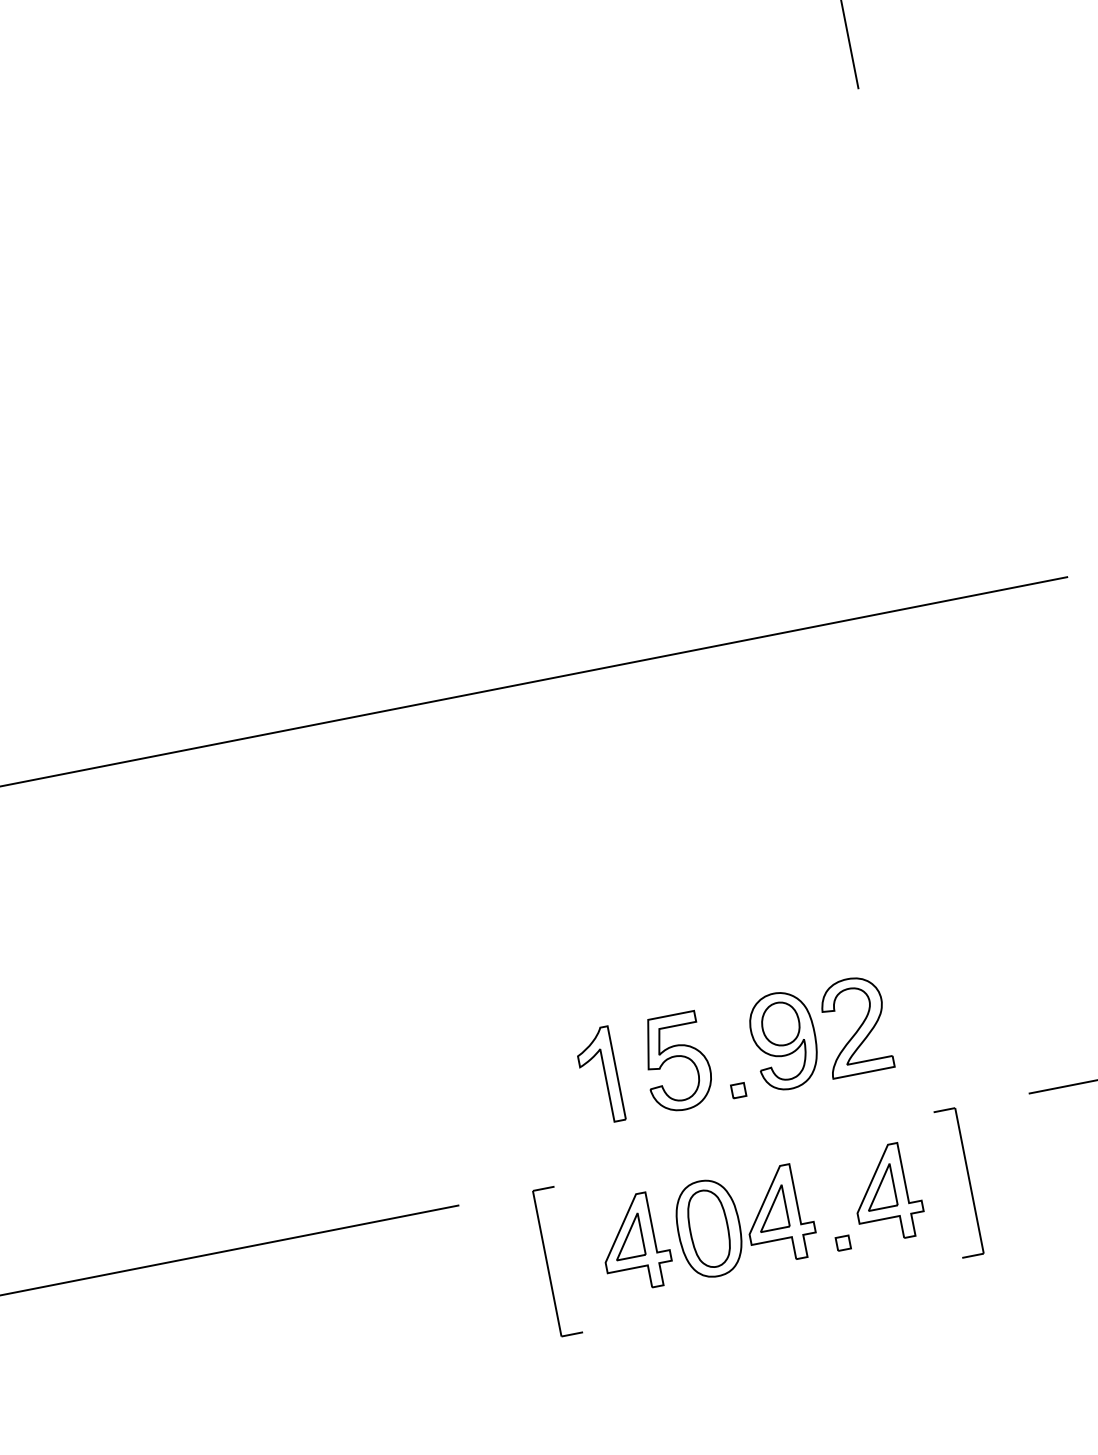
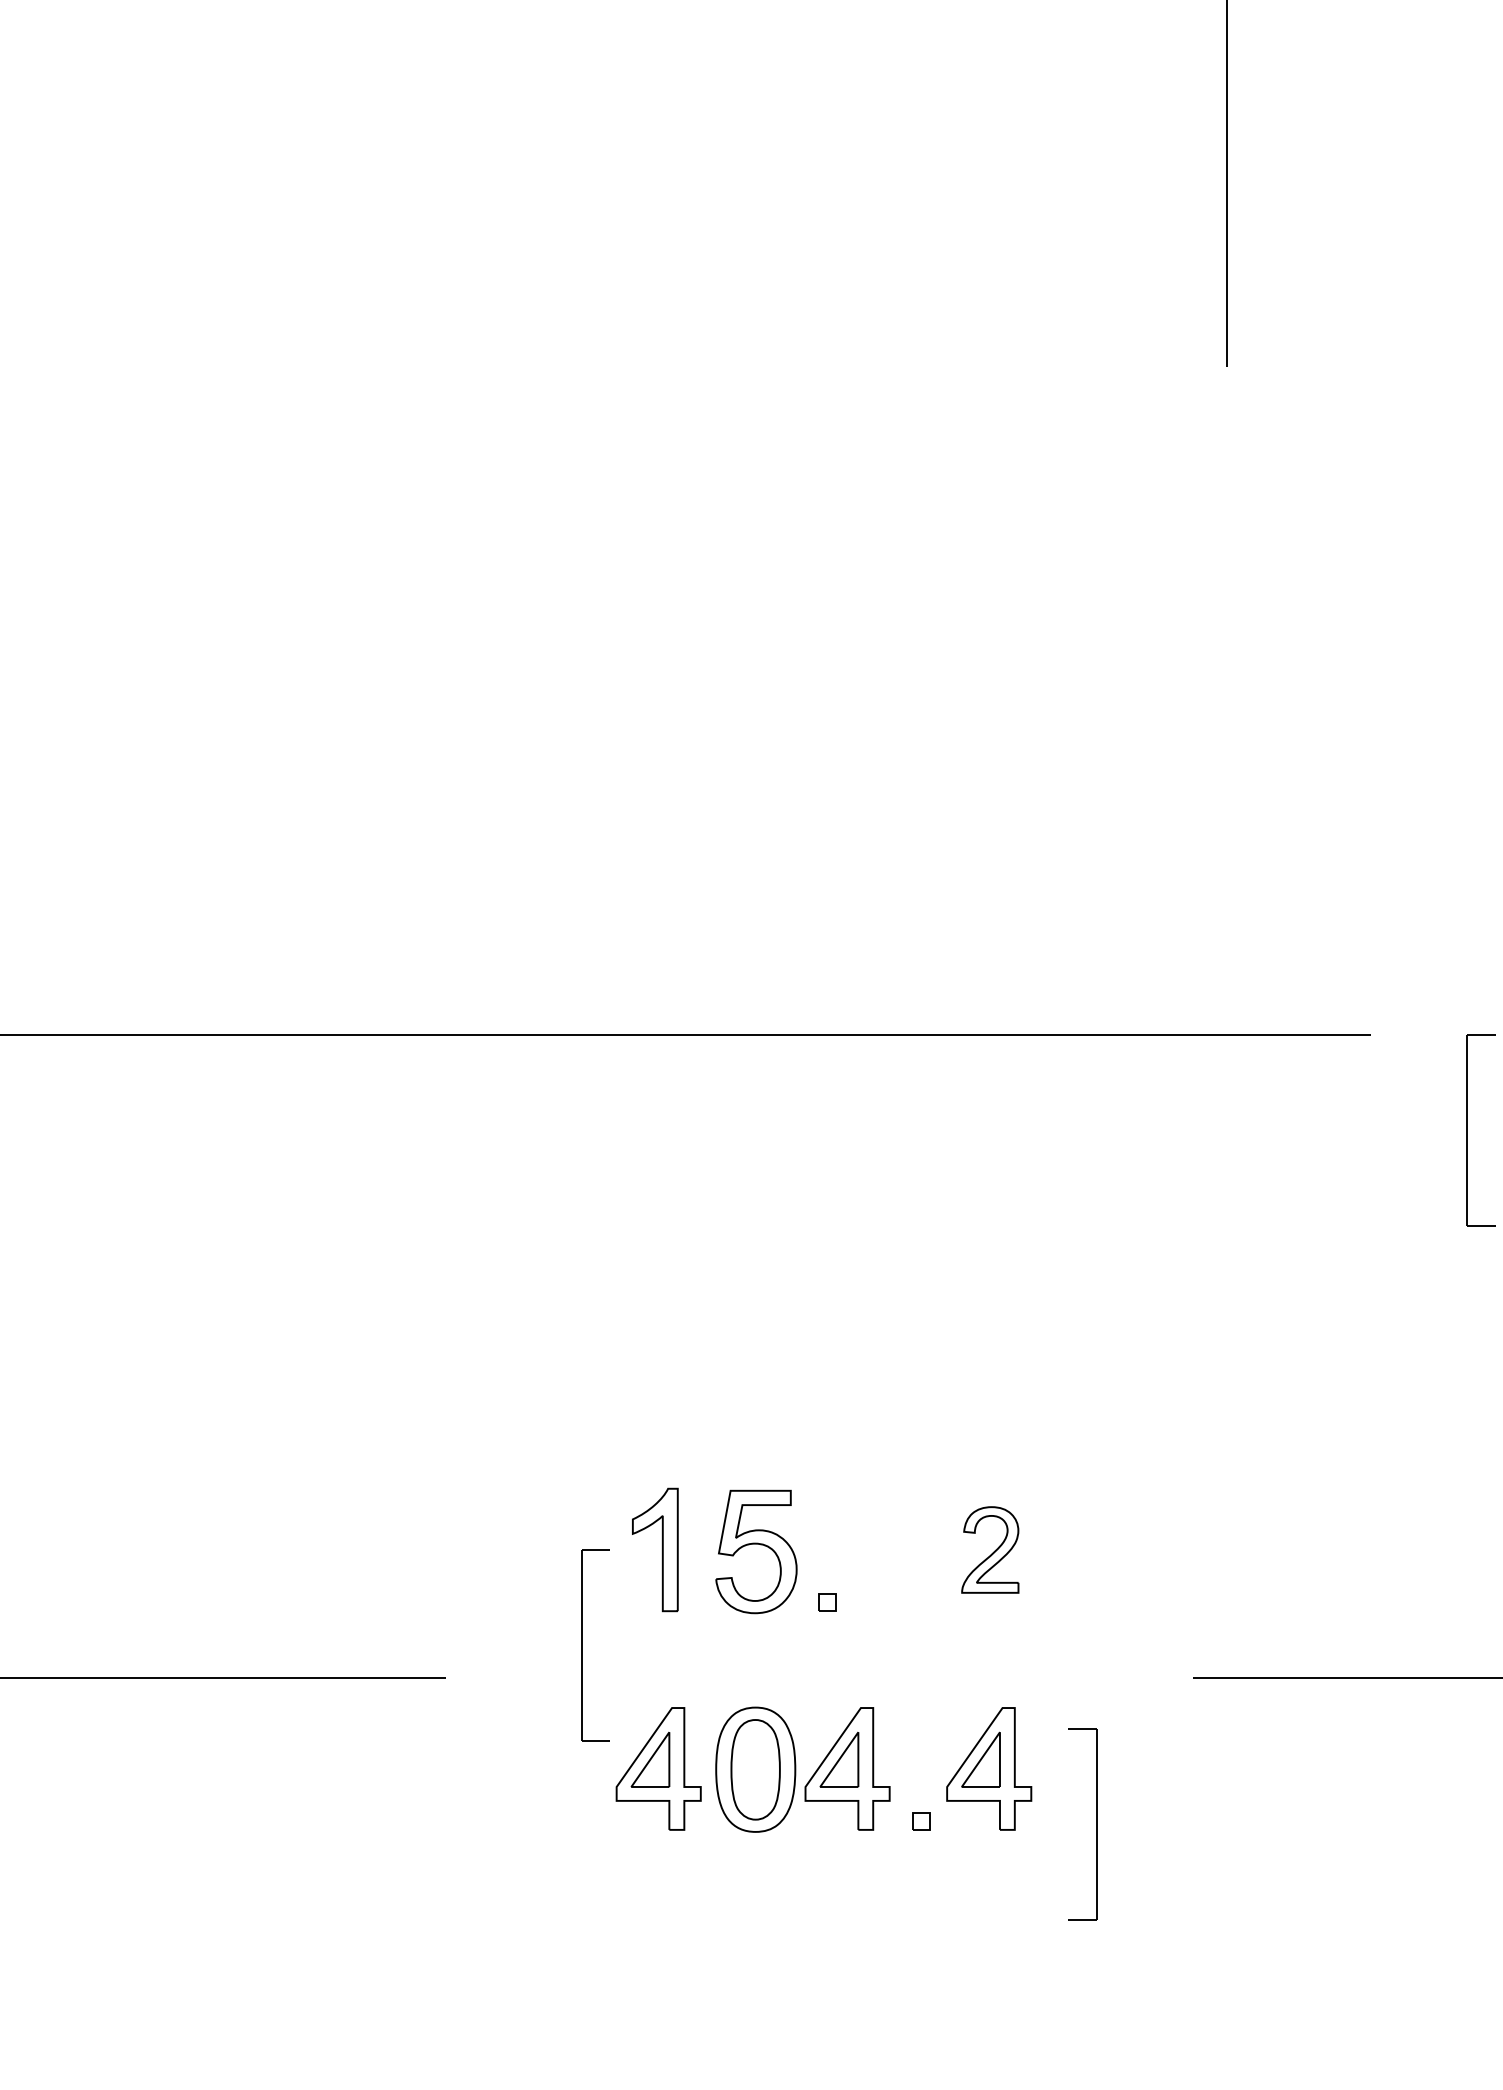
part: (855, 1025) -> (990, 1549), size x0.7
part: (784, 1040) -> (897, 1550), removed
part: (969, 1180) -> (1096, 1824), moved
part: (547, 1263) -> (582, 1645), moved

